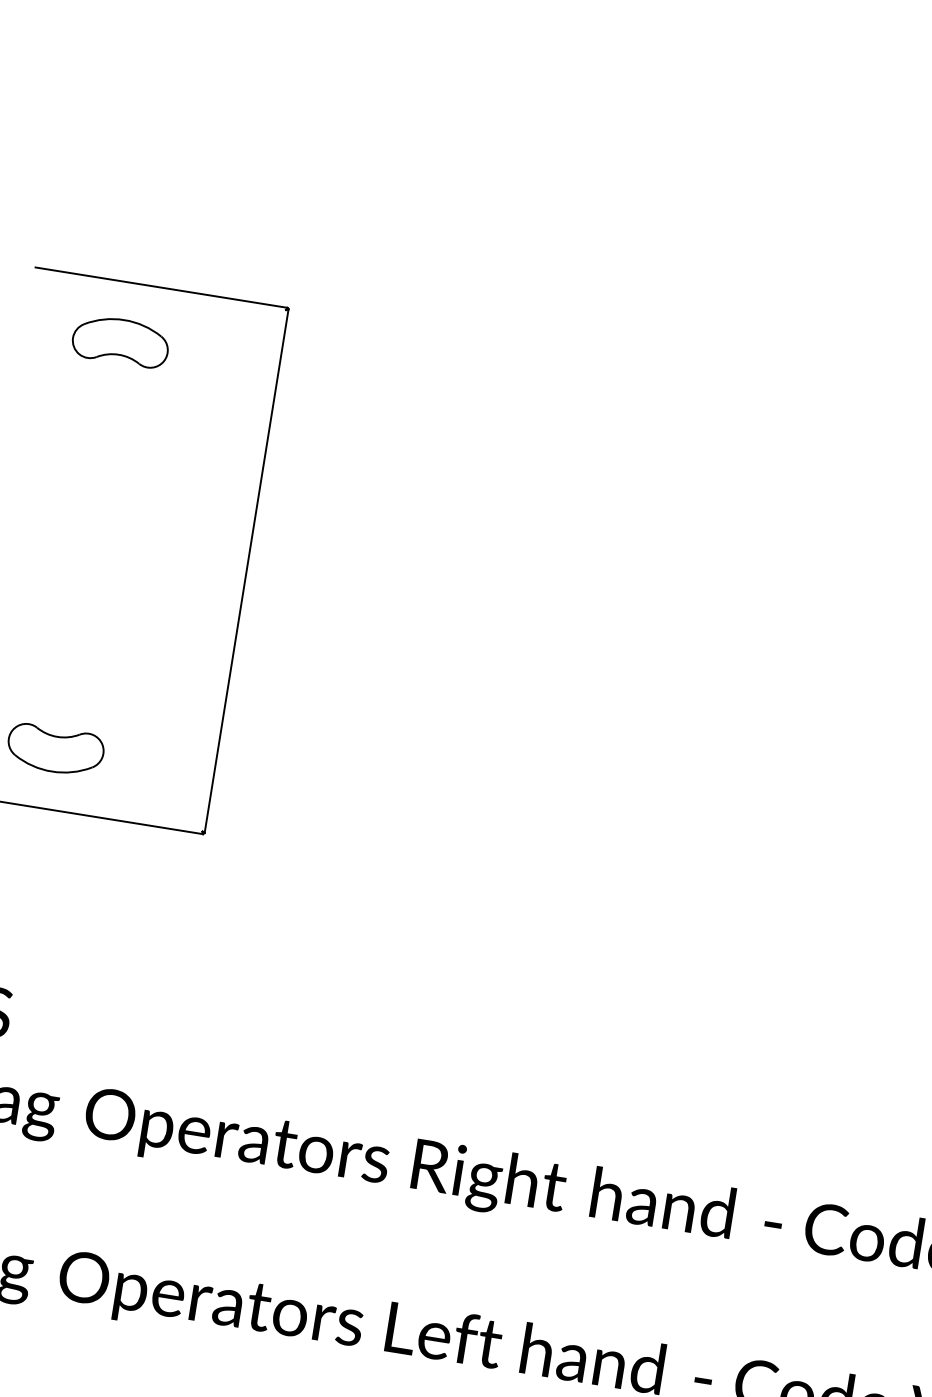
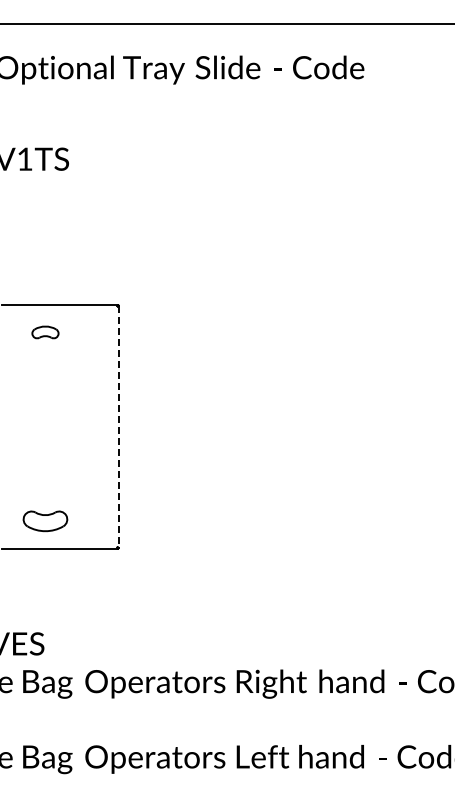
part: (121, 341) -> (45, 332), size x0.6
line: (246, 572) -> (118, 427), solid -> dashed

